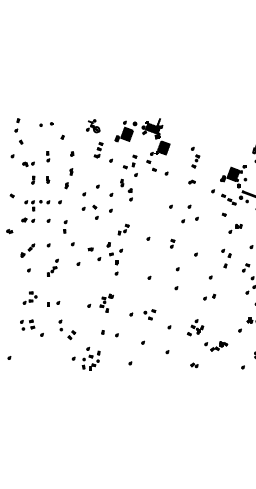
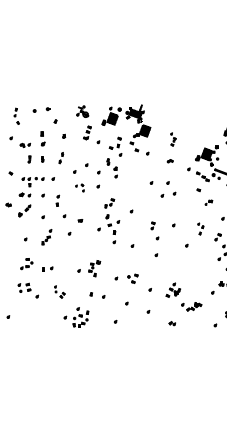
part: (45, 124) -> (40, 110), size x1.4
part: (18, 131) -> (16, 116), size x0.7
part: (47, 156) -> (42, 138), size x1.6
part: (195, 157) -> (173, 139), size x0.7
part: (69, 177) -> (61, 157), size x0.6
part: (89, 211) -> (79, 187), size x0.6
part: (235, 228) -> (208, 202), size x0.6
part: (172, 243) -> (152, 225), moved
part: (27, 250) -> (24, 210), moved
part: (226, 258) -> (200, 228), size x0.7
part: (109, 259) -> (108, 229), moved
part: (209, 297) -> (185, 263), removed
part: (67, 329) -> (59, 291), size x0.7

